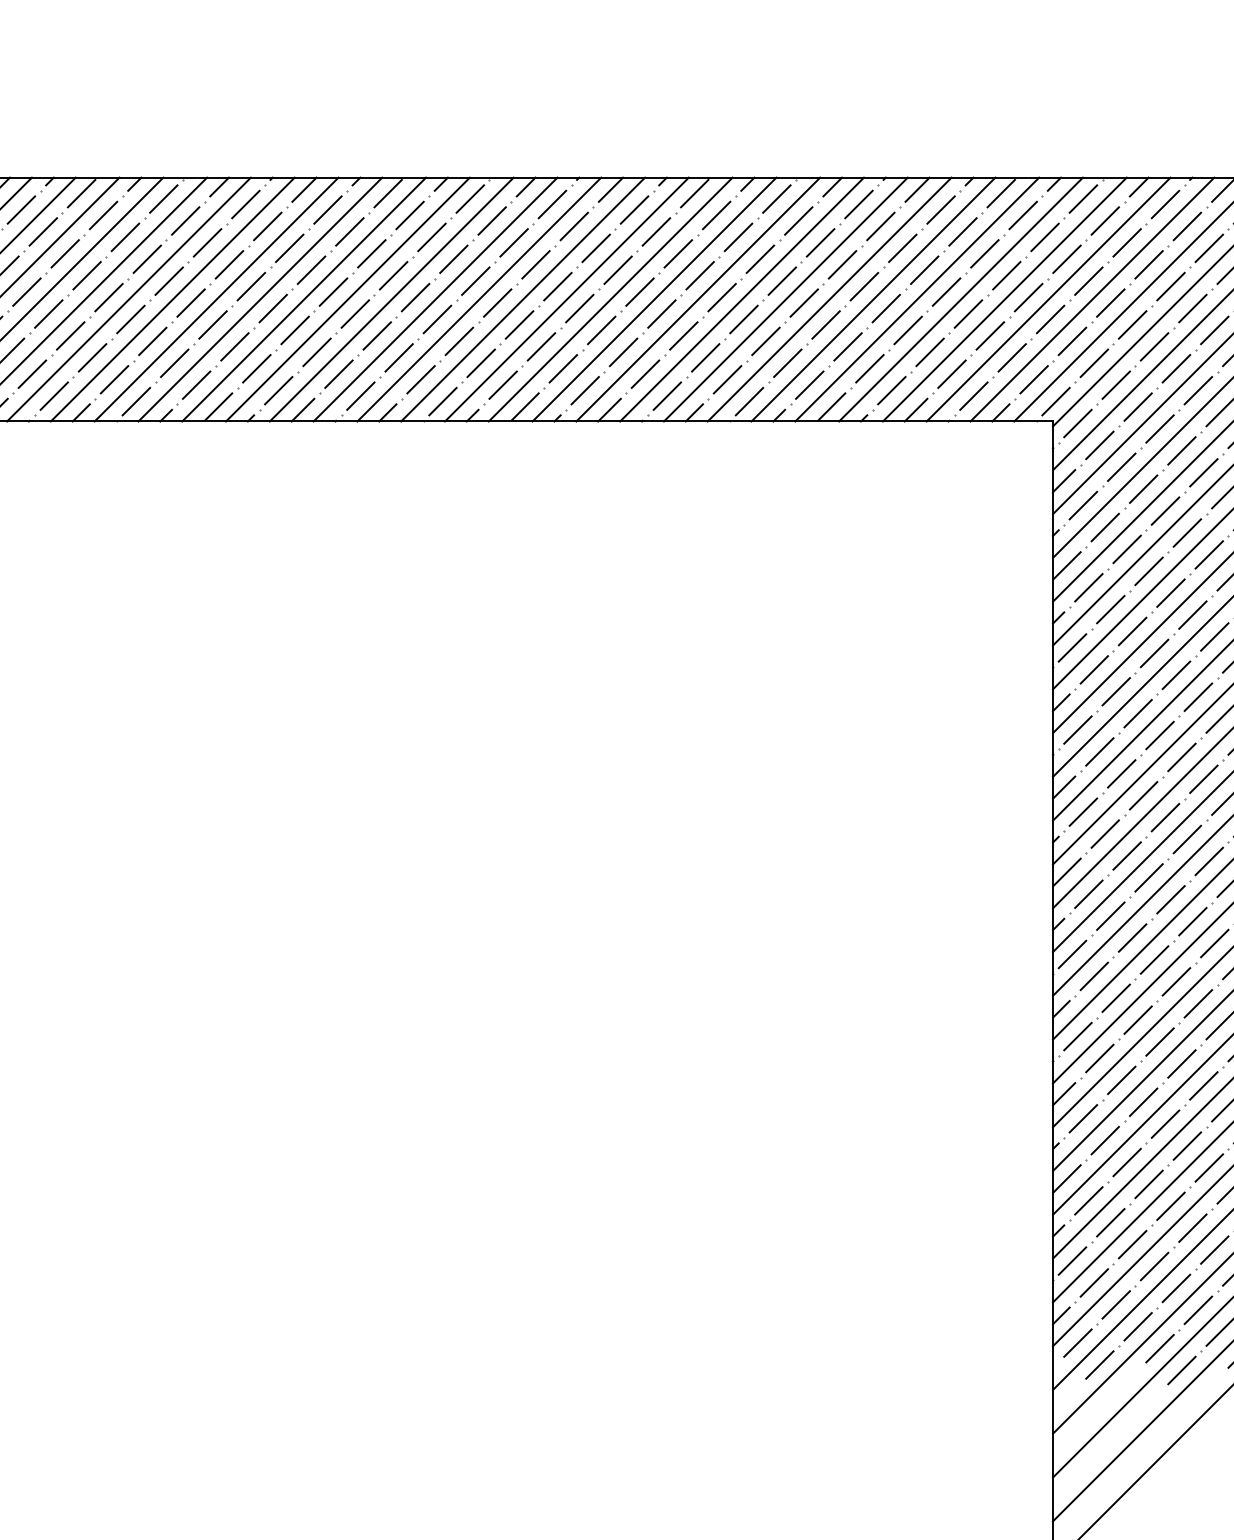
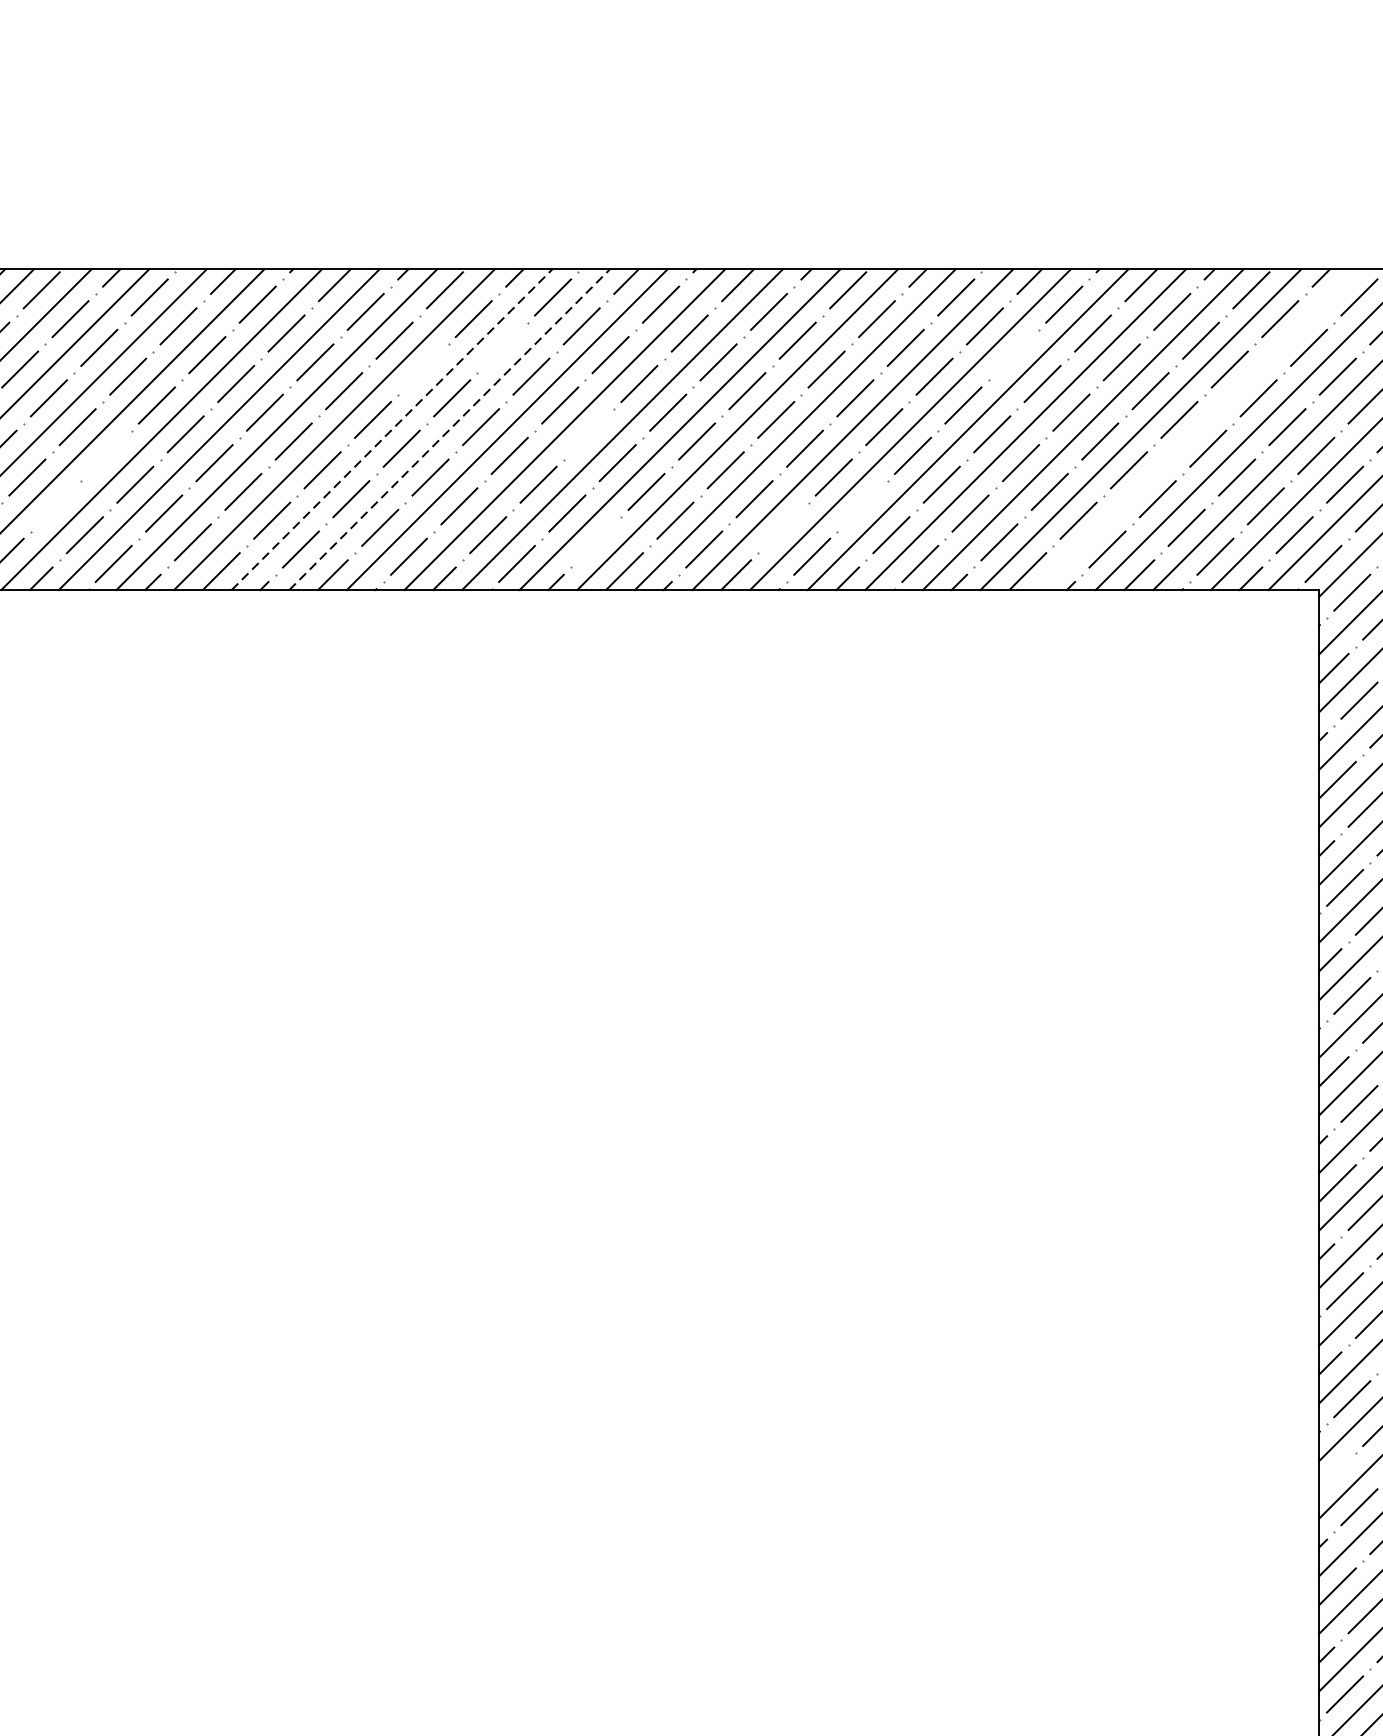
line: (431, 237) -> (501, 348), removed
line: (820, 242) -> (1013, 354), removed
line: (371, 253) -> (423, 369), removed
line: (348, 299) -> (392, 429), solid -> dashed
line: (392, 299) -> (450, 429), solid -> dashed
line: (960, 299) -> (1197, 429), removed
line: (497, 302) -> (588, 433), removed
line: (130, 319) -> (106, 455), removed
line: (92, 357) -> (56, 505), removed
line: (705, 357) -> (862, 505), removed
line: (645, 373) -> (783, 526), removed
line: (502, 384) -> (595, 541), removed
line: (1064, 1094) -> (1334, 1475), removed

